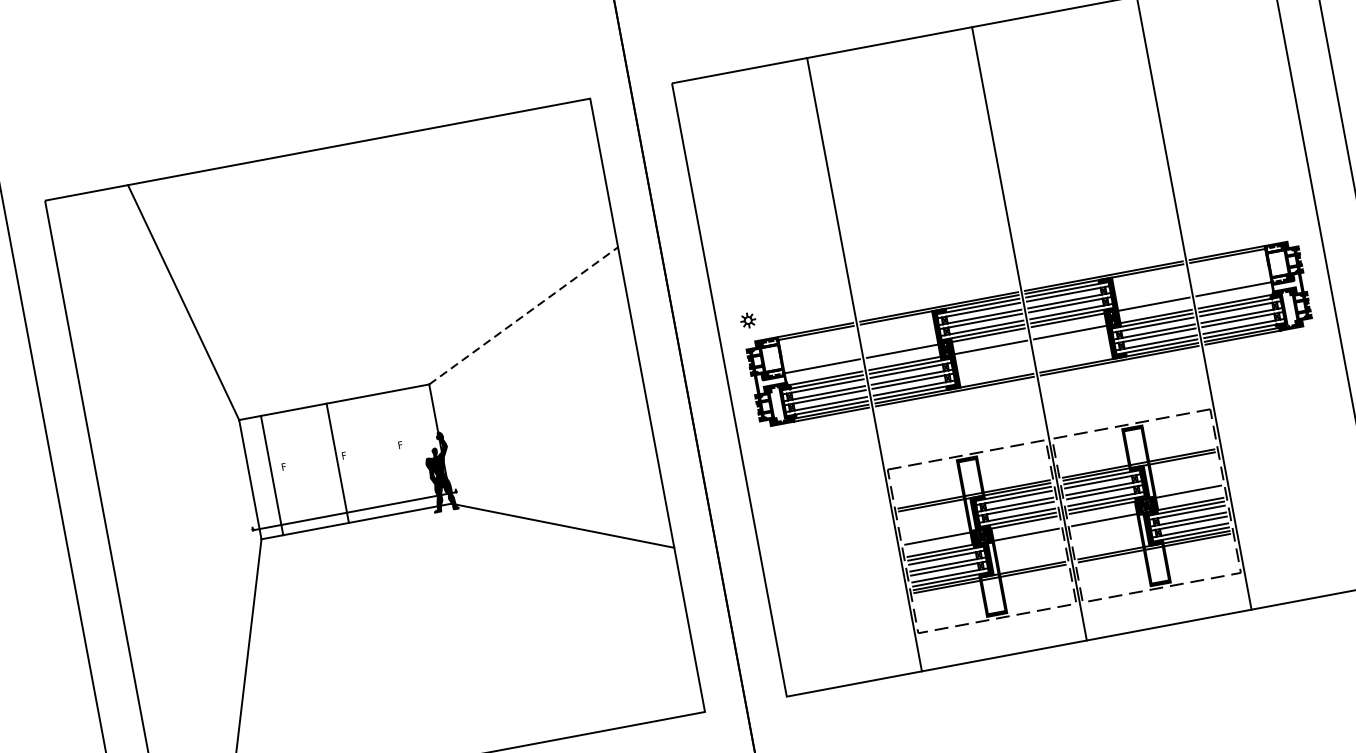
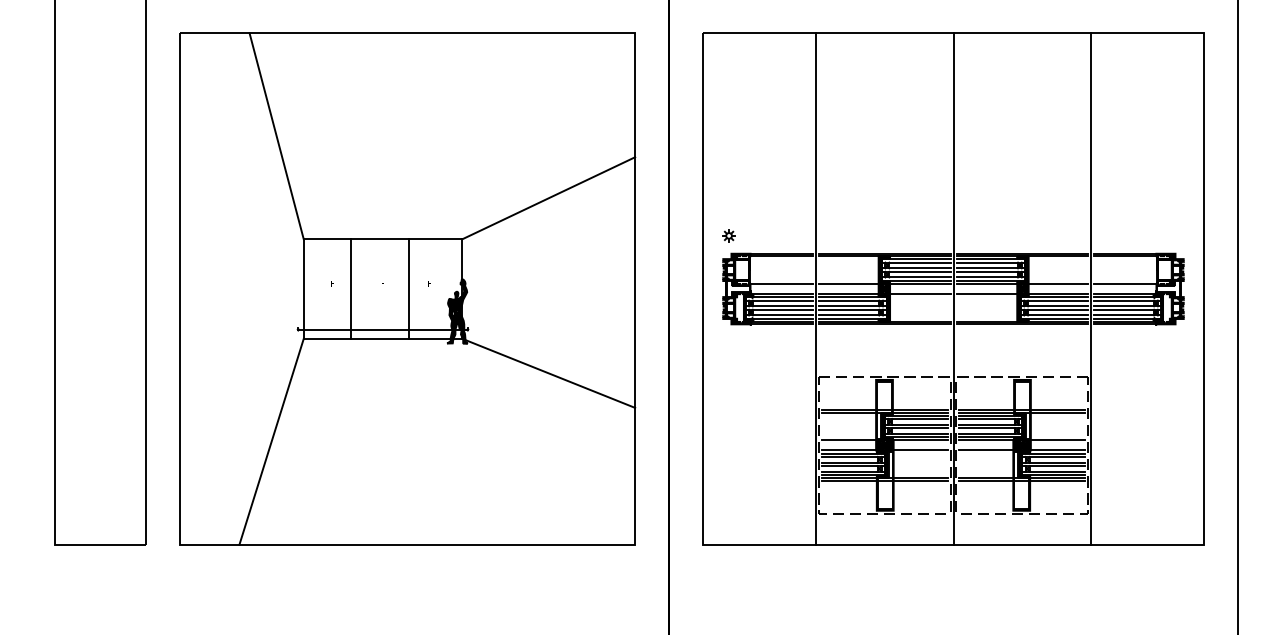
line: (523, 316) -> (548, 198), dashed -> solid
line: (337, 462) -> (408, 288), moved
line: (271, 475) -> (350, 288), moved

